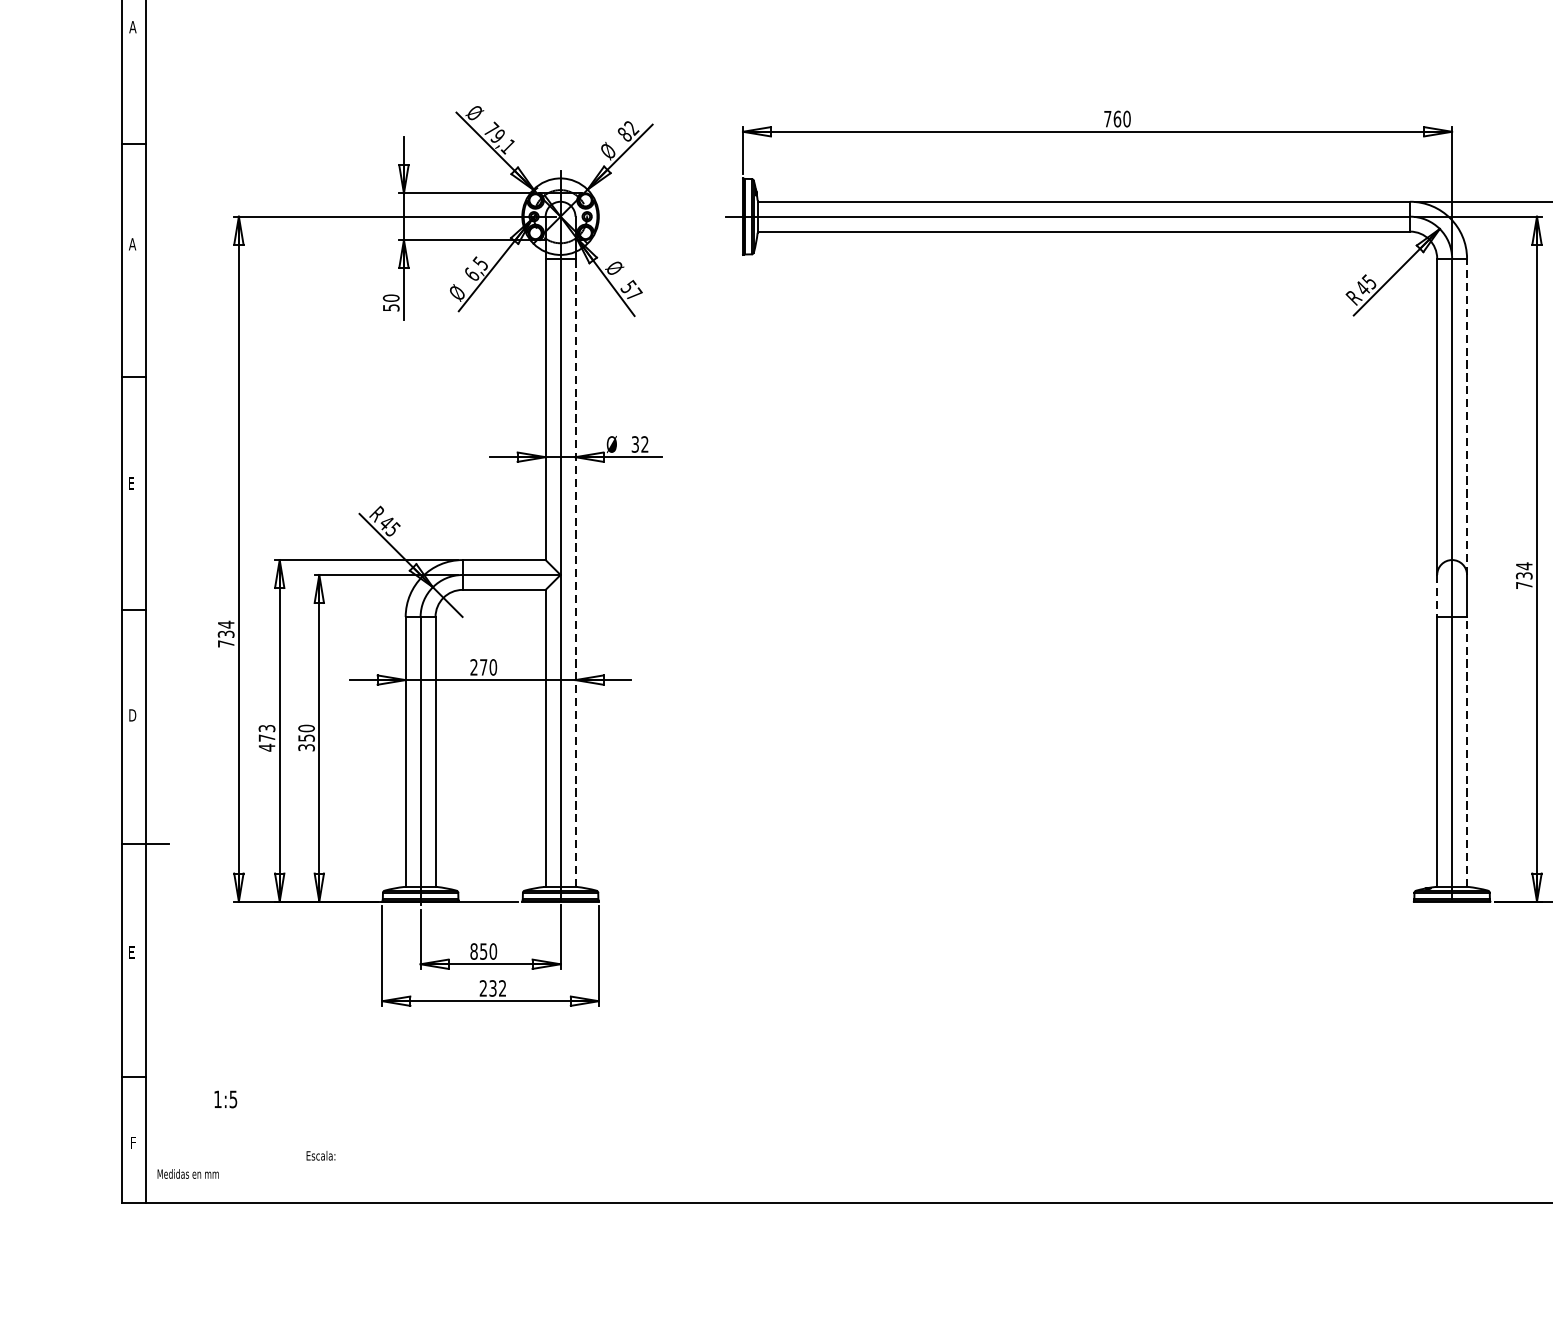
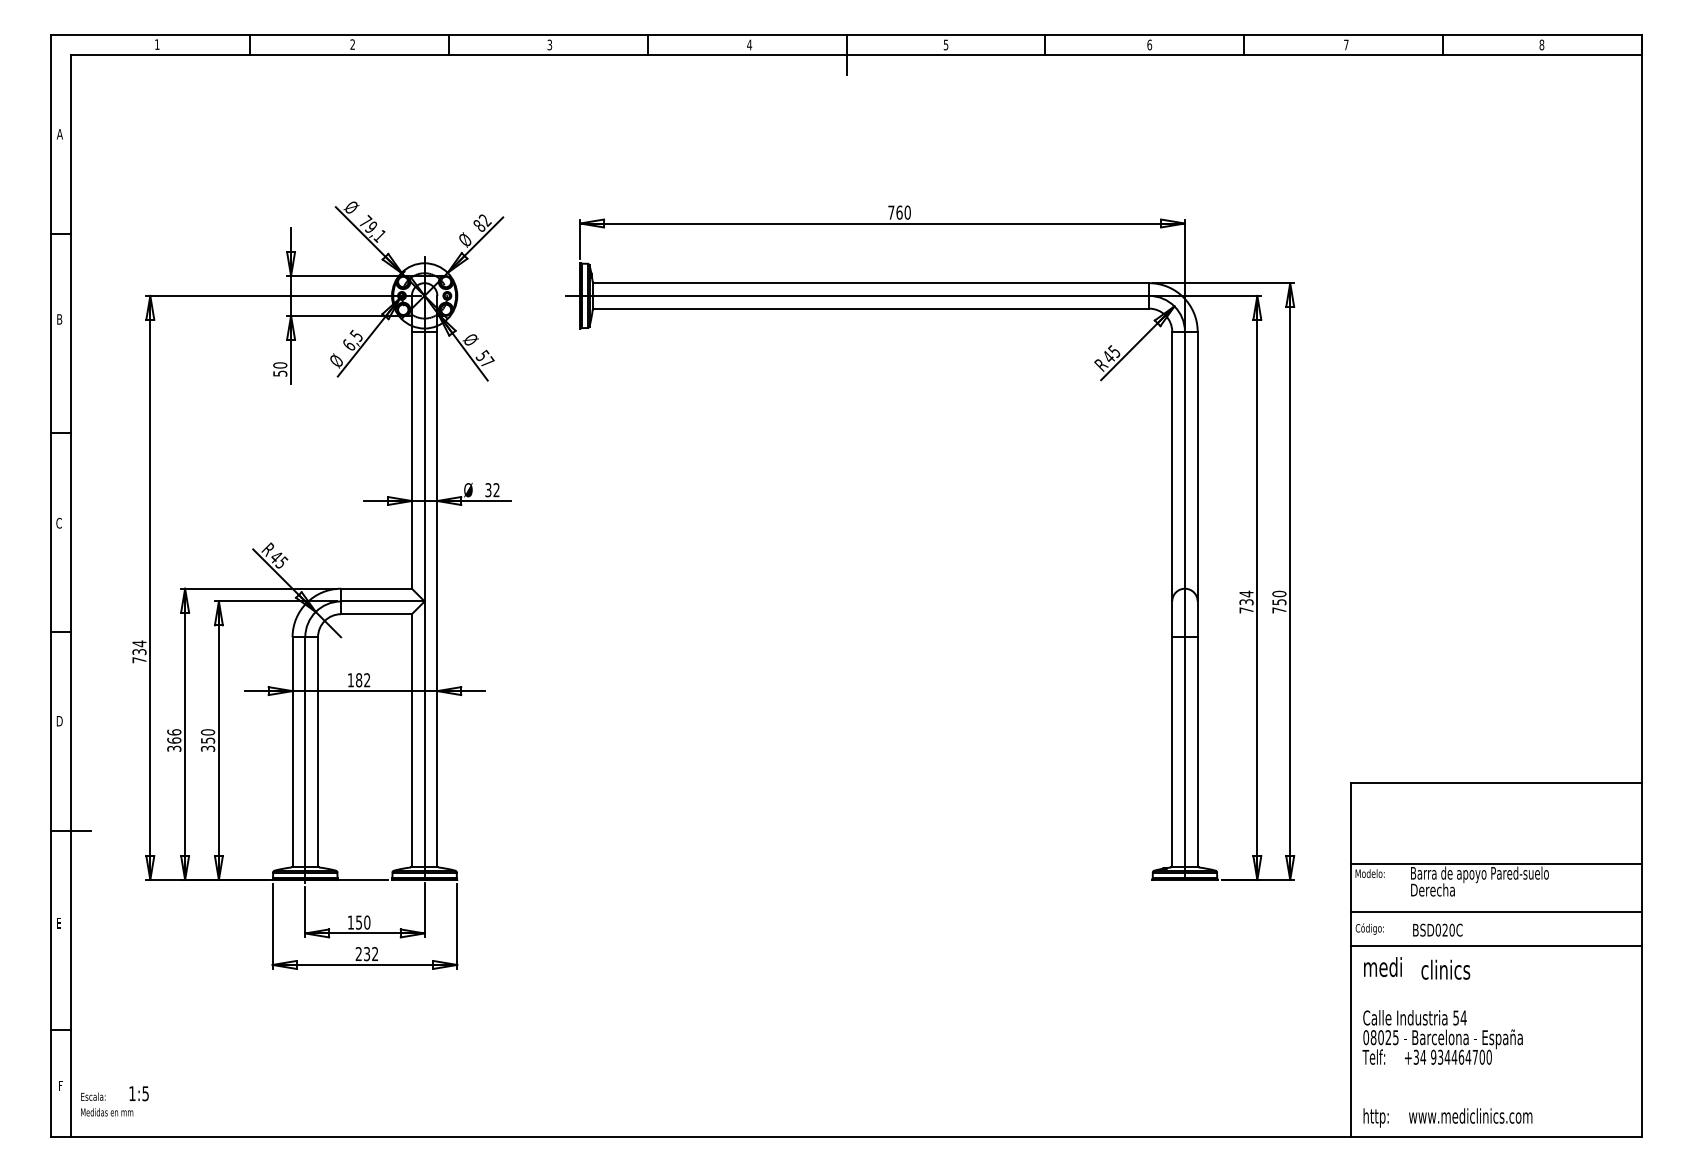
text: (132, 244) -> (59, 319), A -> B
line: (1466, 416) -> (1197, 466), dashed -> solid
text: (131, 482) -> (58, 522), E -> C
line: (575, 572) -> (437, 599), dashed -> solid
line: (1437, 596) -> (1172, 619), dashed -> solid
text: (483, 667) -> (358, 680), 270 -> 182
text: (267, 738) -> (174, 740), 473 -> 366
line: (1466, 750) -> (1197, 751), dashed -> solid
text: (473, 951) -> (350, 922), 850 -> 150
text: (225, 1099) -> (138, 1093), moved
text: (321, 1155) -> (93, 1096), moved

